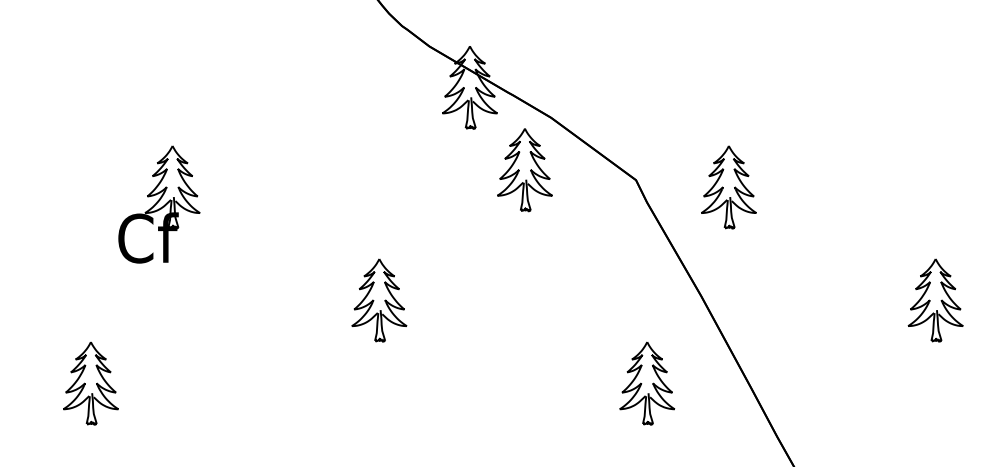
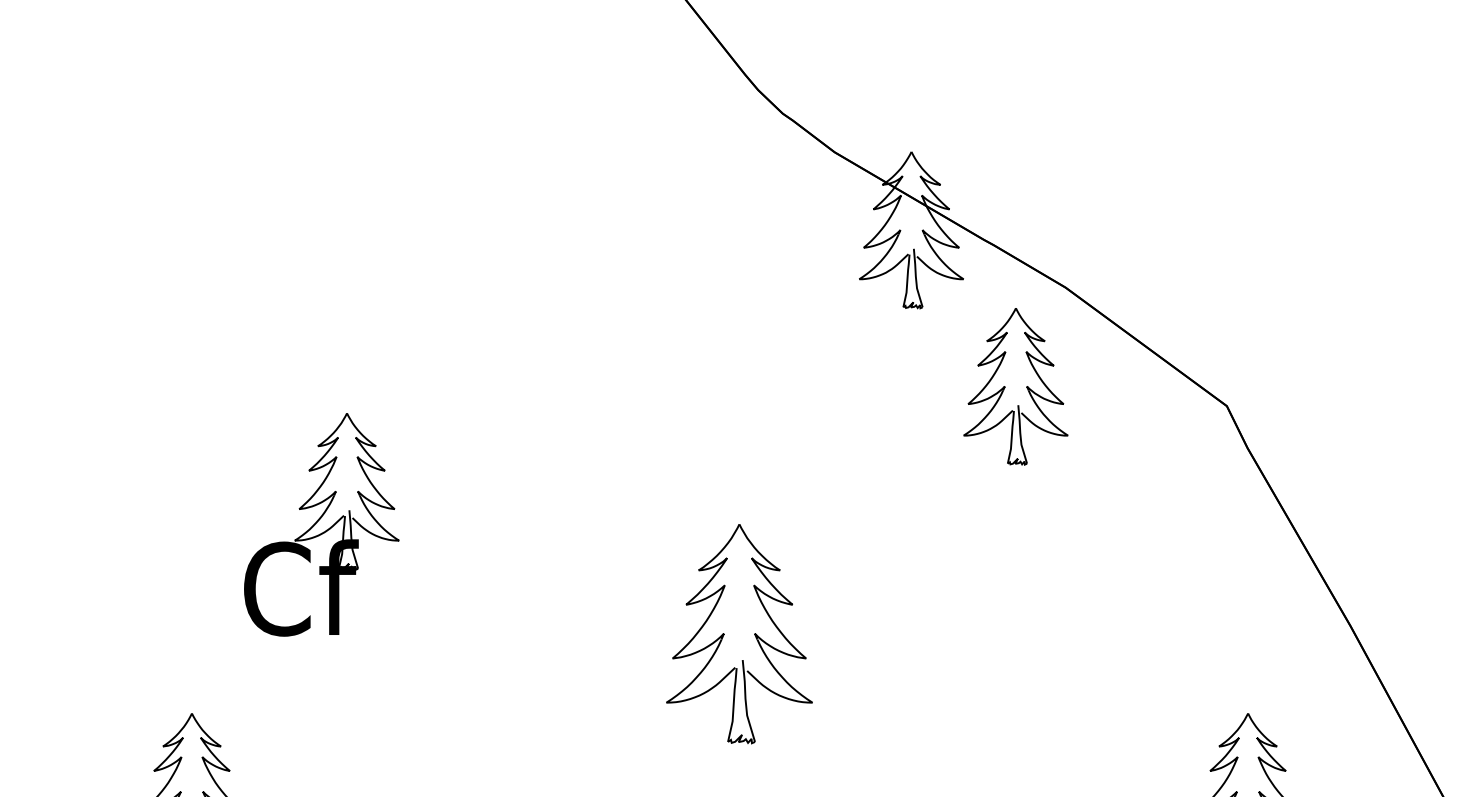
part: (728, 187) -> (1402, 419), removed
part: (159, 204) -> (322, 524), moved
part: (379, 300) -> (739, 634), size x1.4

